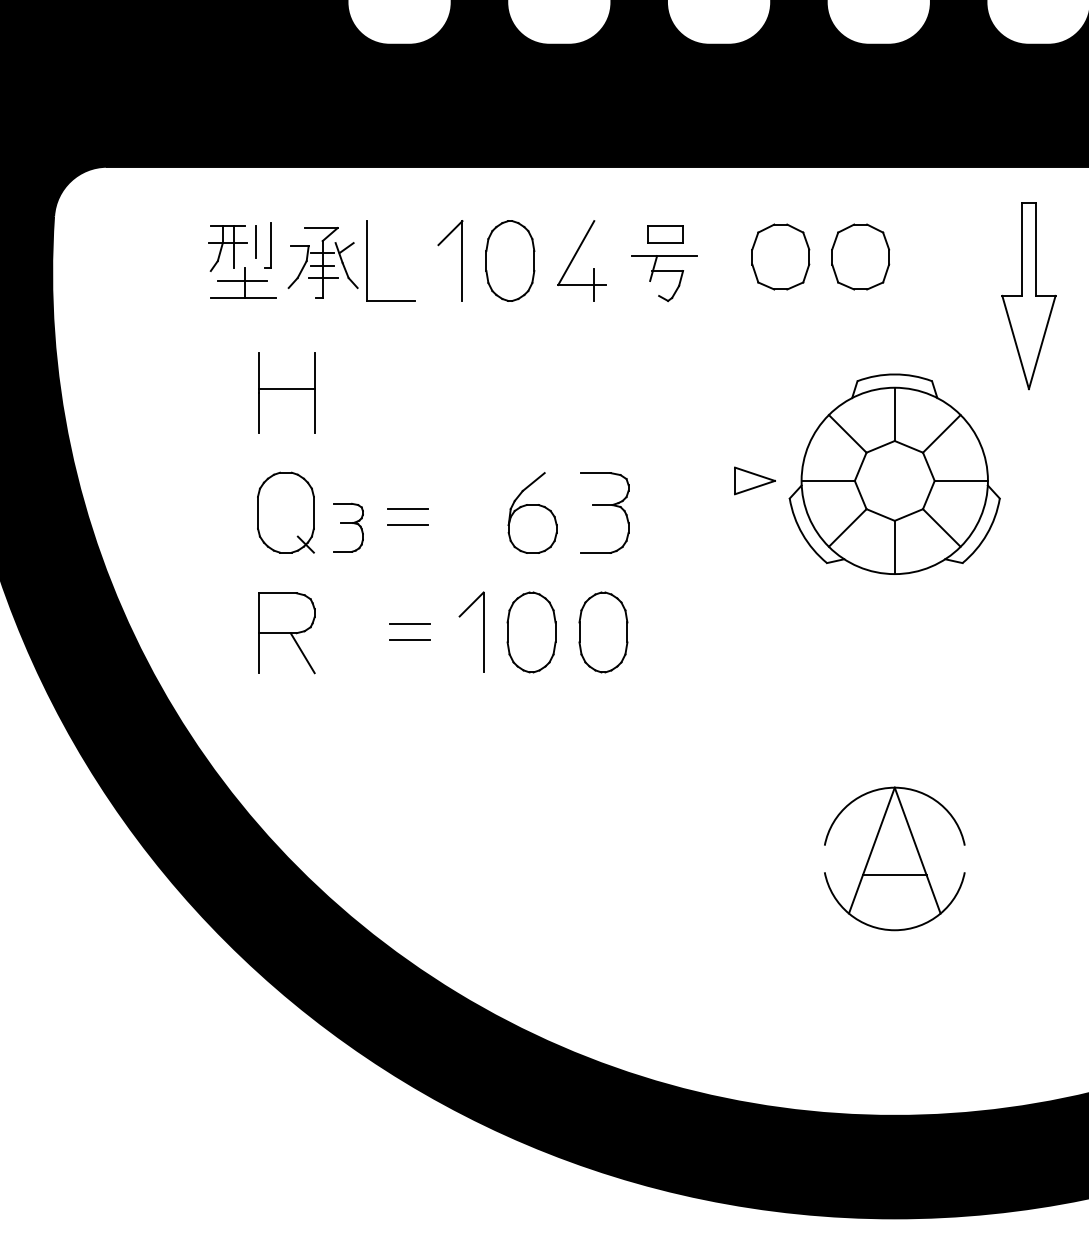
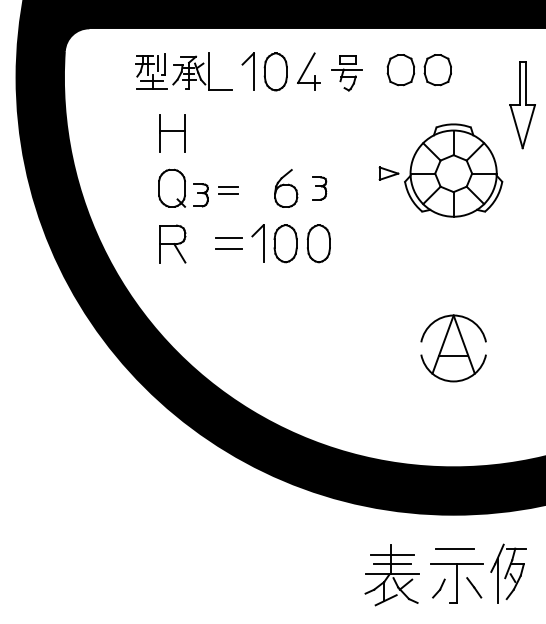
part: (1028, 296) -> (522, 105), moved
part: (604, 513) -> (319, 188), size x0.6
part: (410, 631) -> (229, 243), size x1.4

